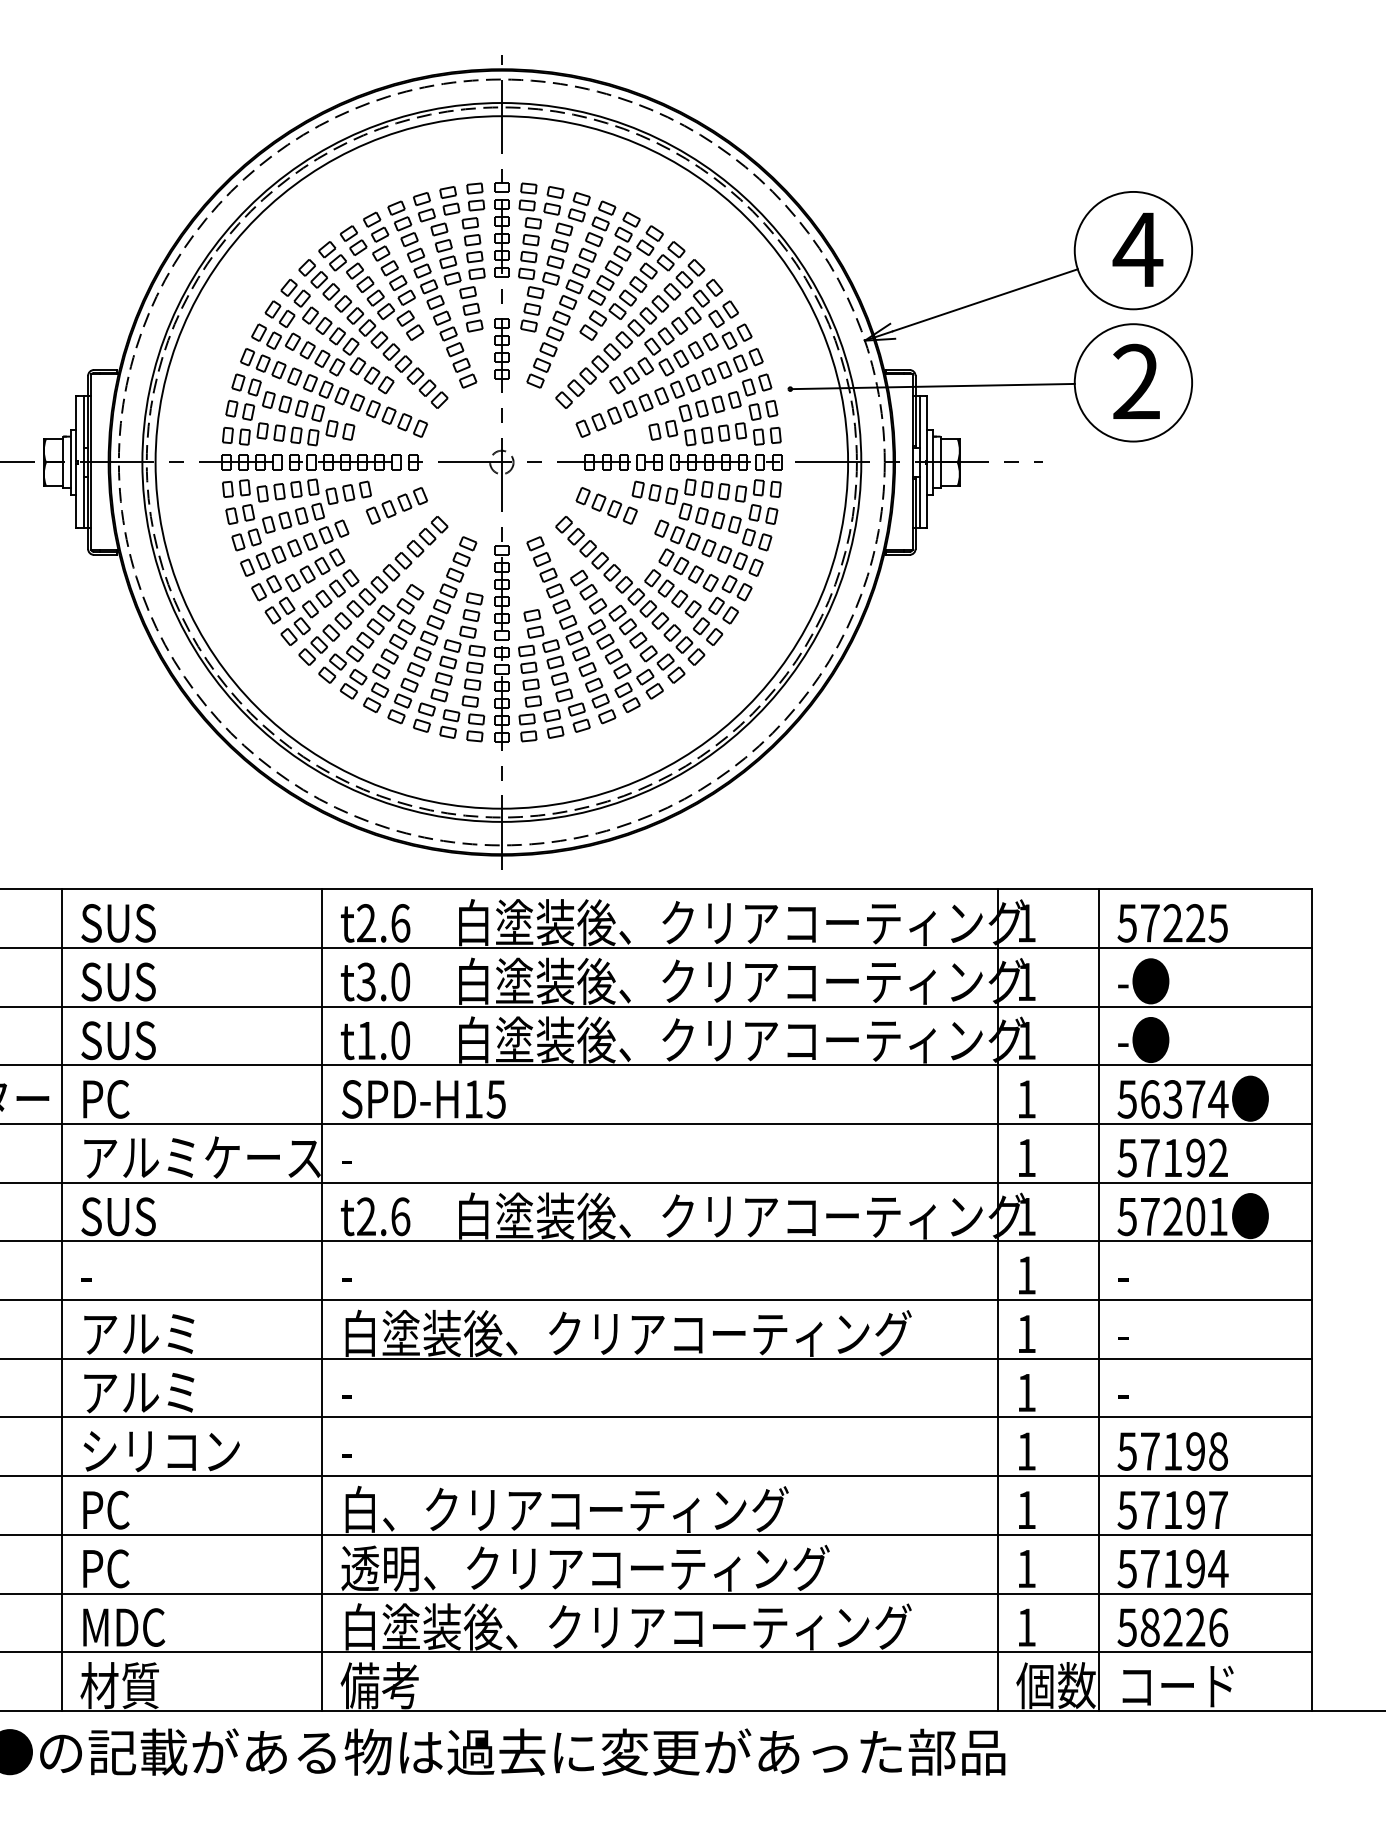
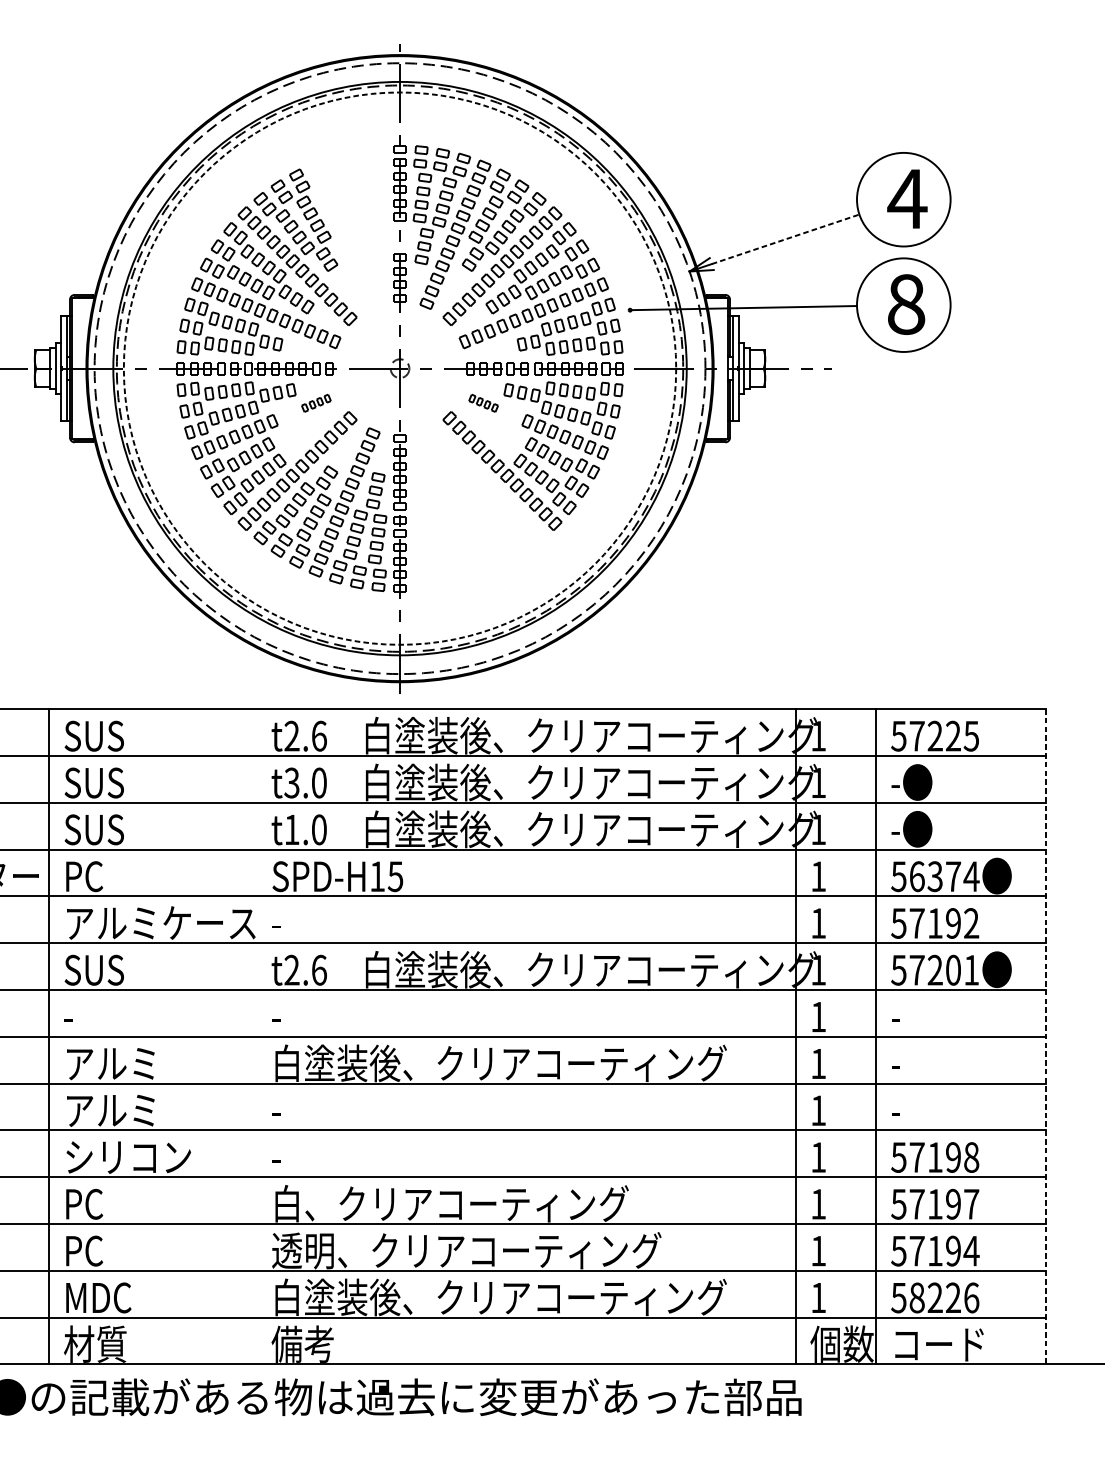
part: (436, 285) -> (347, 227), removed
line: (985, 300) -> (785, 239), solid -> dashed
text: (1136, 381) -> (906, 304), 2 -> 8
circle: (501, 462) -> (399, 368), solid -> dashed
part: (396, 505) -> (316, 402), size x0.6
part: (606, 505) -> (483, 402), size x0.6
part: (601, 639) -> (479, 509), removed
line: (322, 1299) -> (256, 1036), removed
line: (1312, 1300) -> (1046, 1037), solid -> dashed

